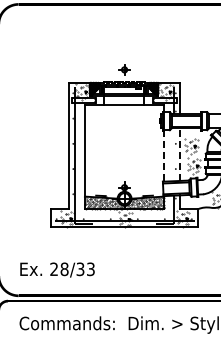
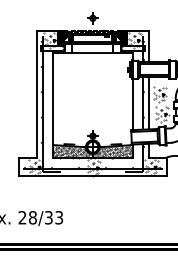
line: (174, 154) -> (142, 102), added
line: (180, 154) -> (148, 102), dashed -> solid
line: (164, 155) -> (132, 103), dashed -> solid

